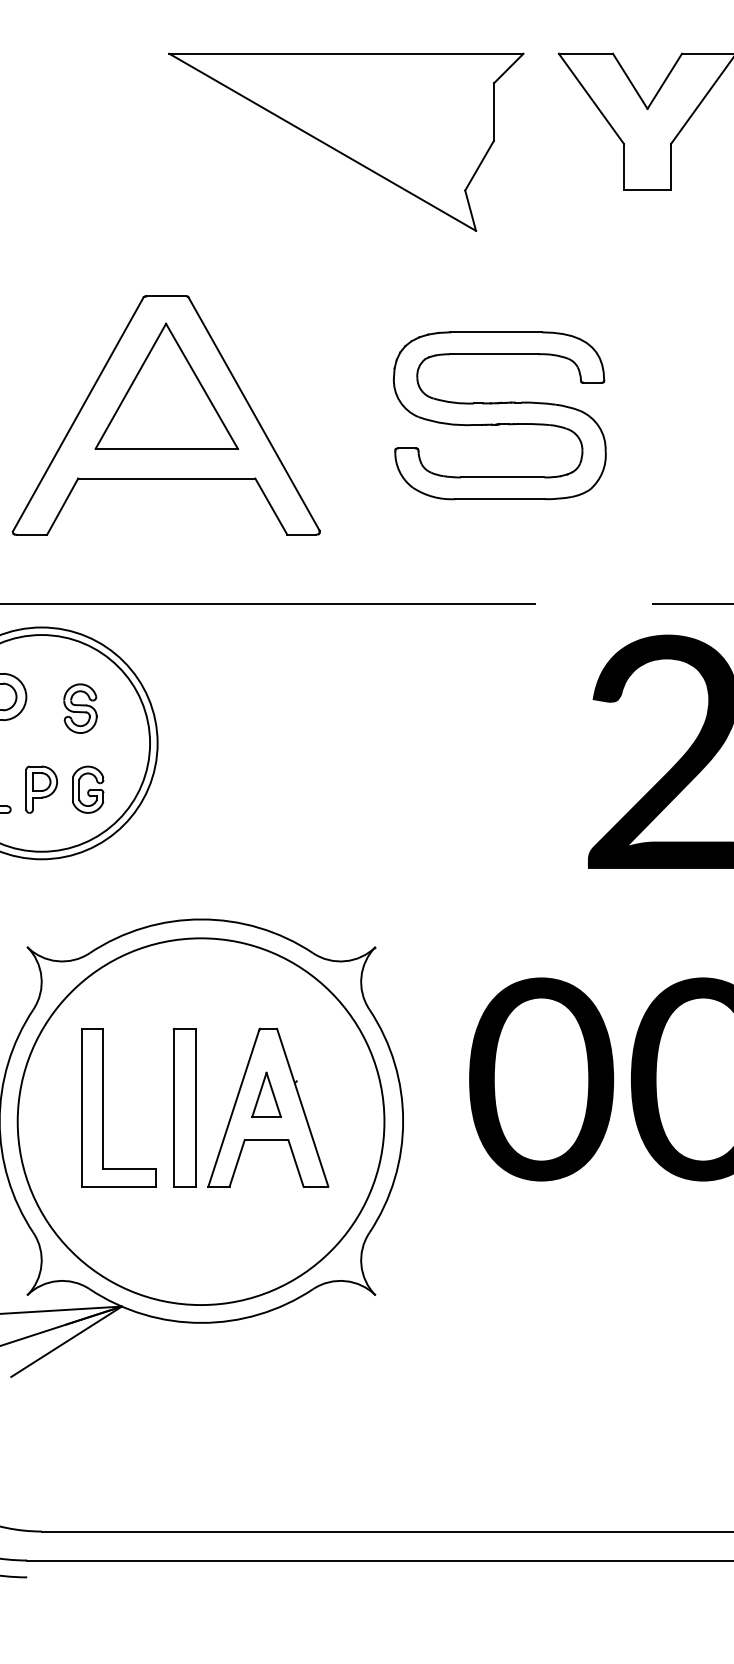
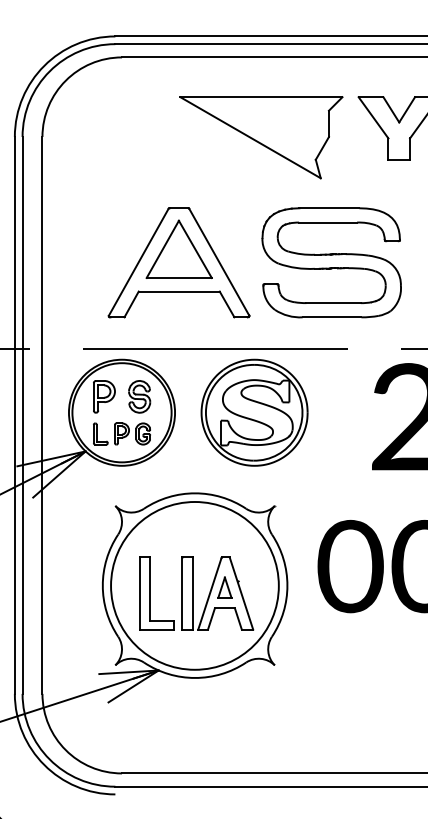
part: (499, 414) -> (331, 262), size x1.43
part: (79, 707) -> (139, 396), size x1.43
part: (331, 742) -> (254, 412), added
part: (204, 1107) -> (196, 593), moved

